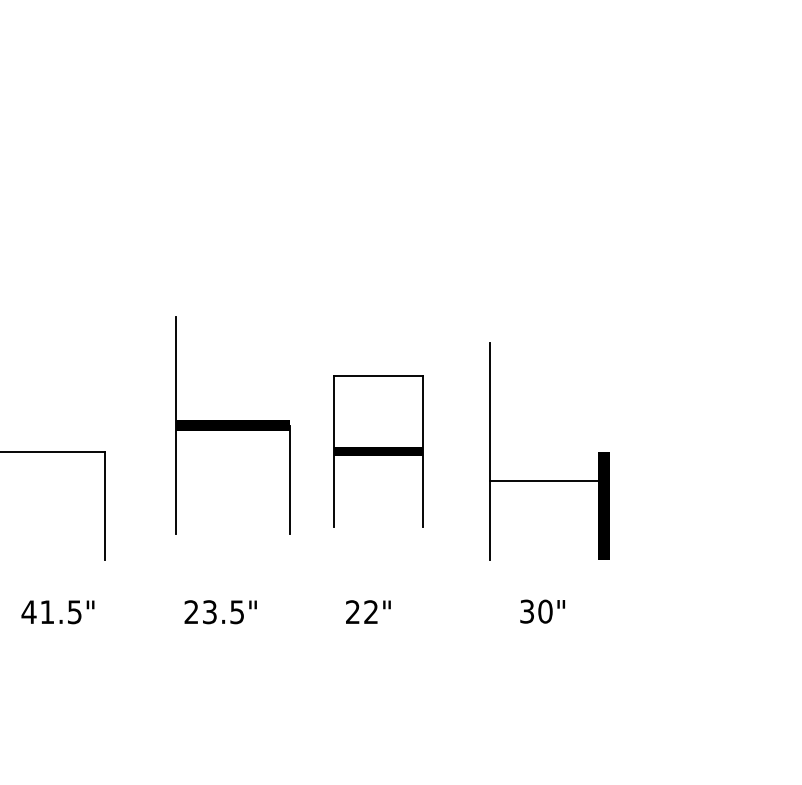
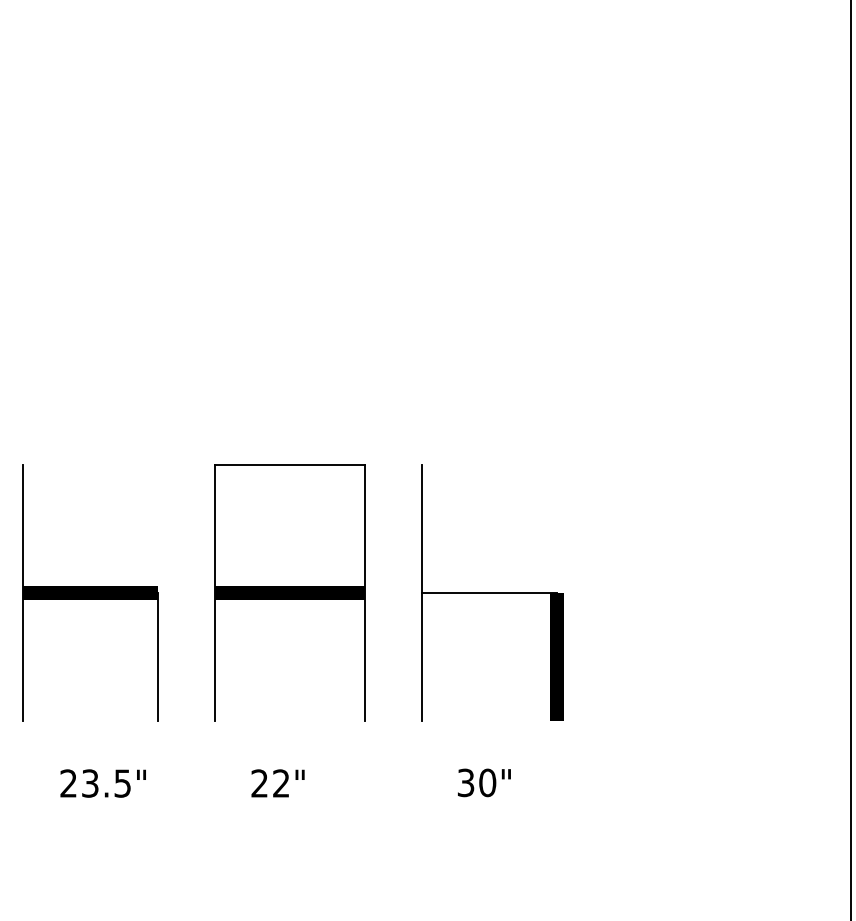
part: (232, 425) -> (89, 593), moved
part: (378, 451) -> (290, 593), size x1.43
line: (546, 480) -> (488, 593), moved

